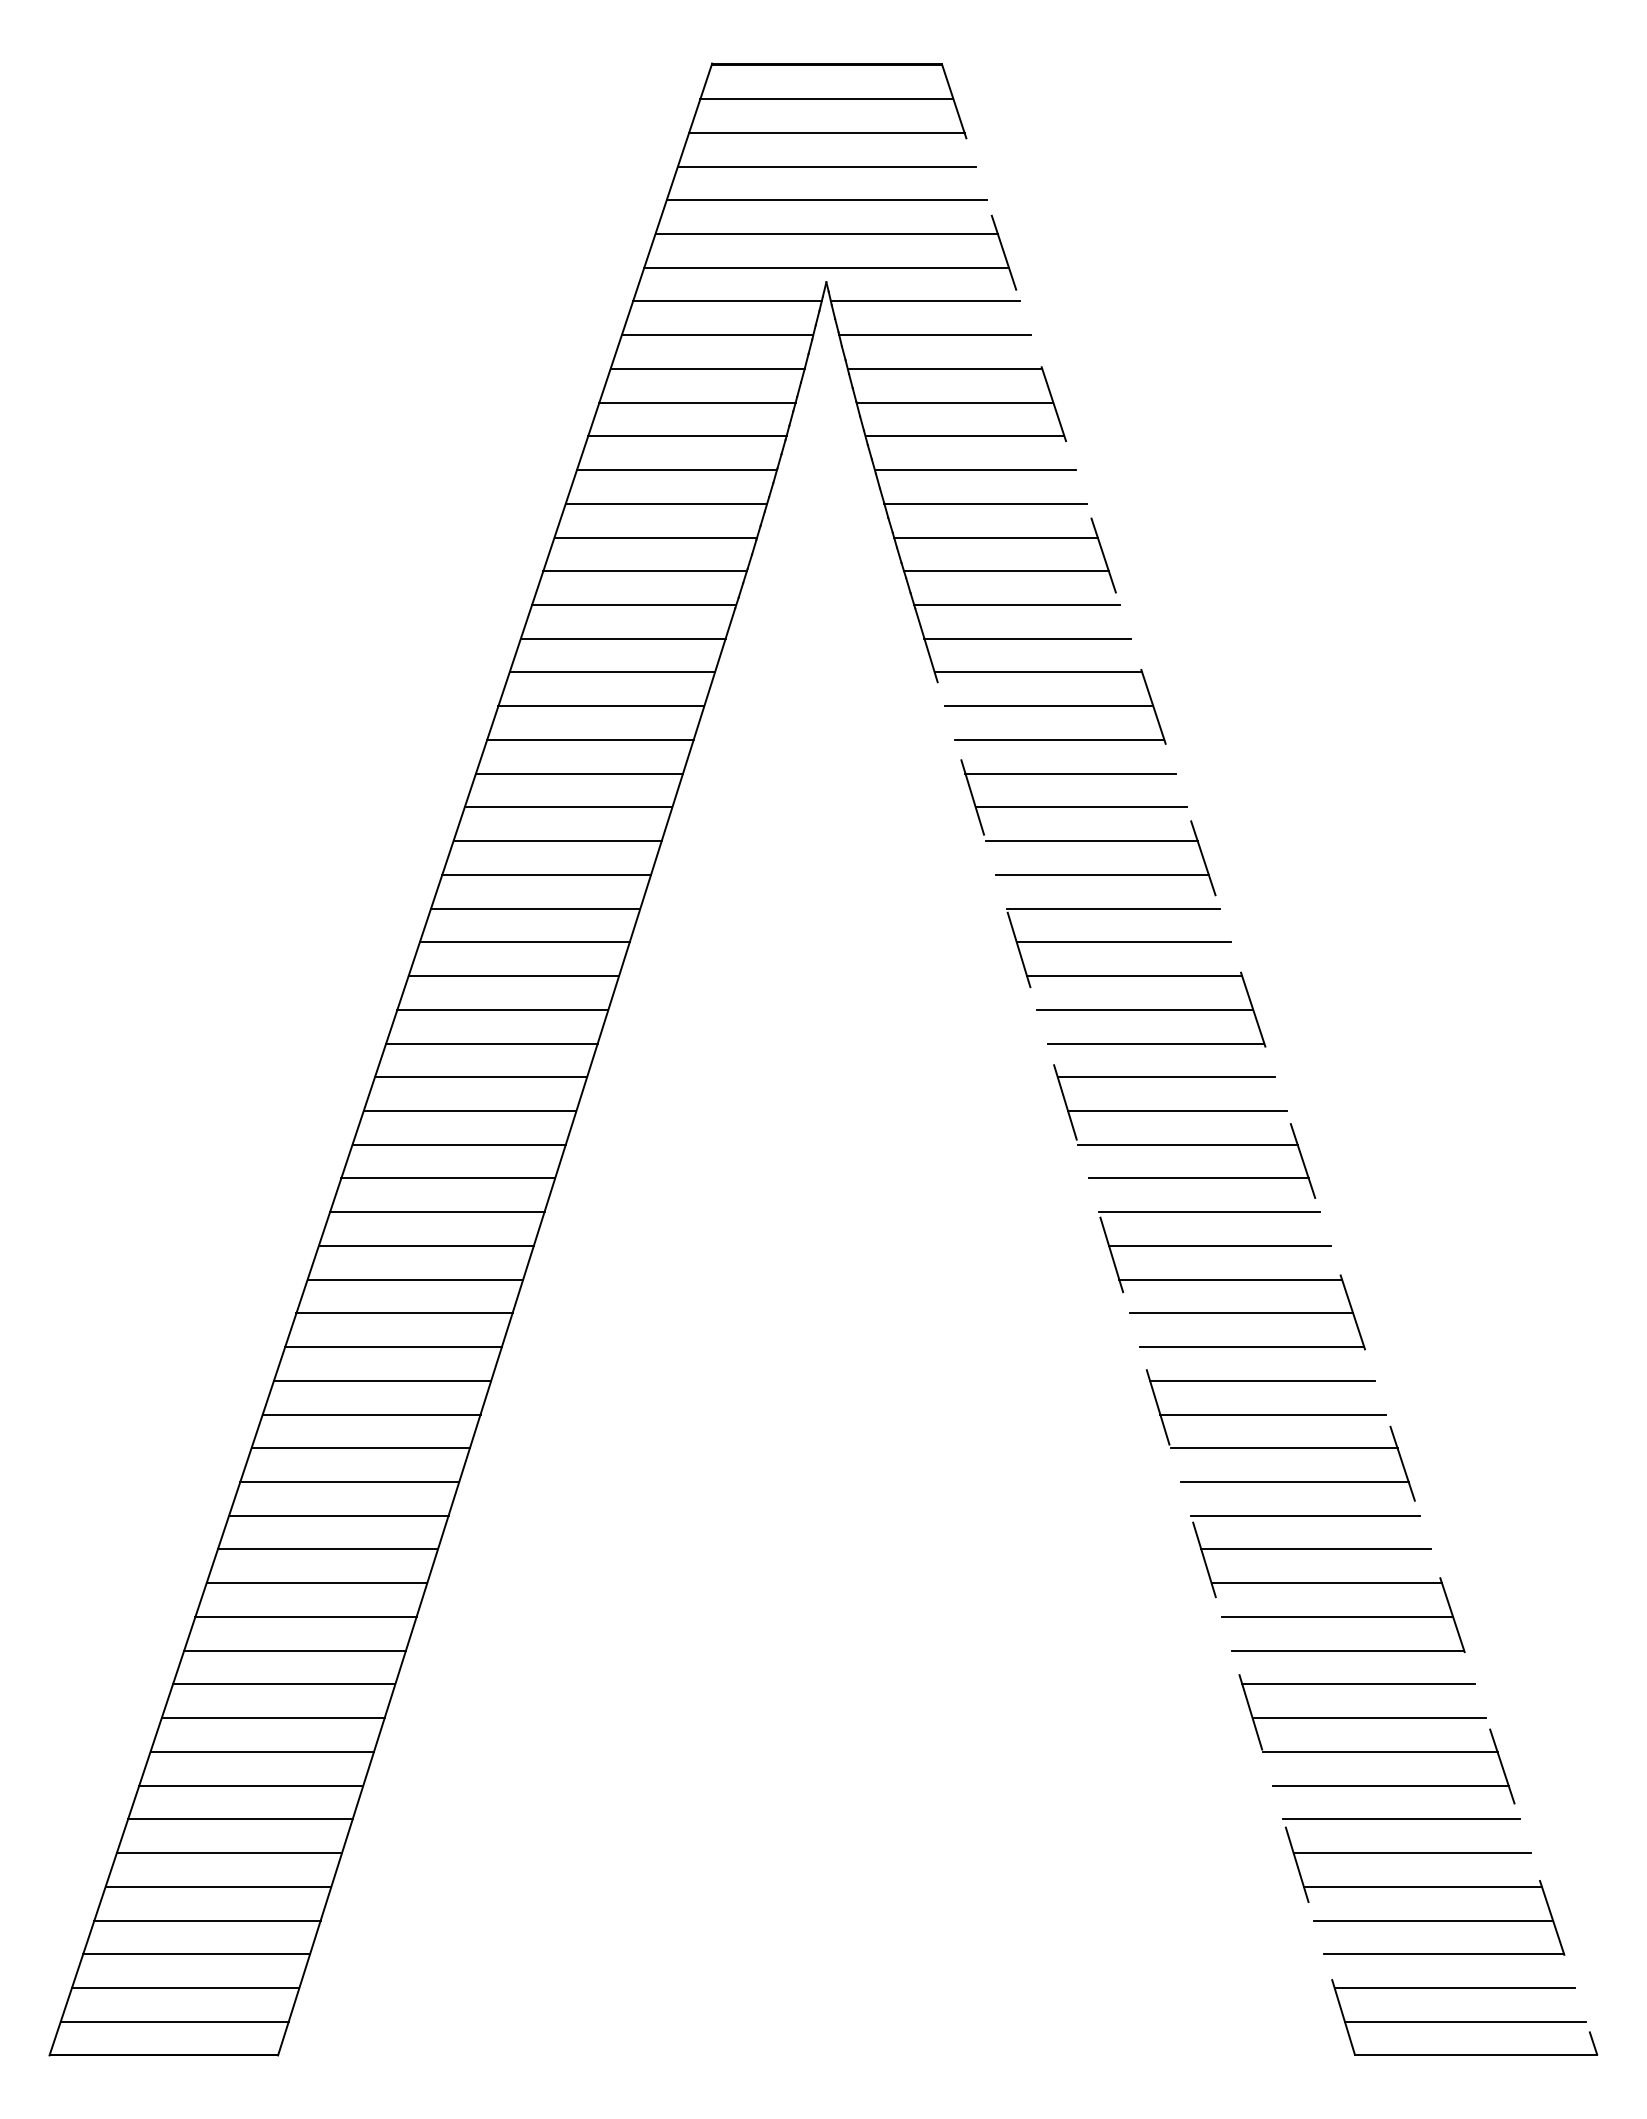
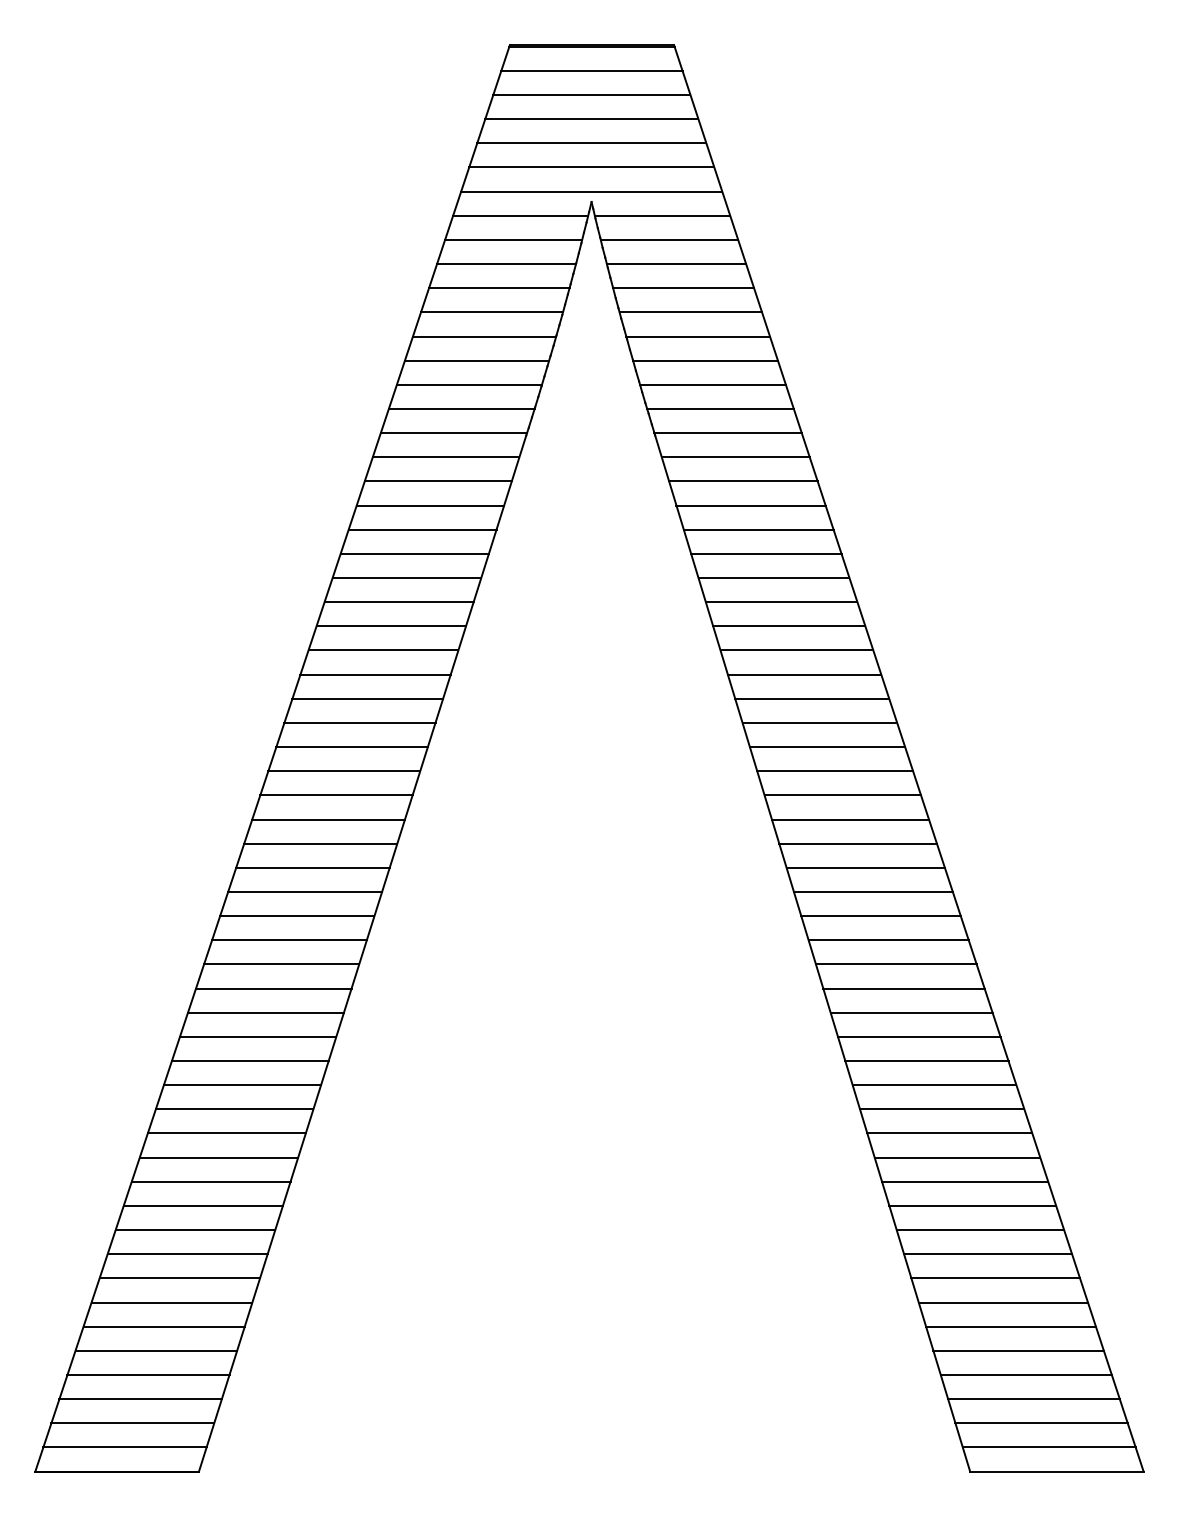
line: (1269, 1059) -> (908, 758), dashed -> solid
line: (1135, 1331) -> (812, 953), dashed -> solid

